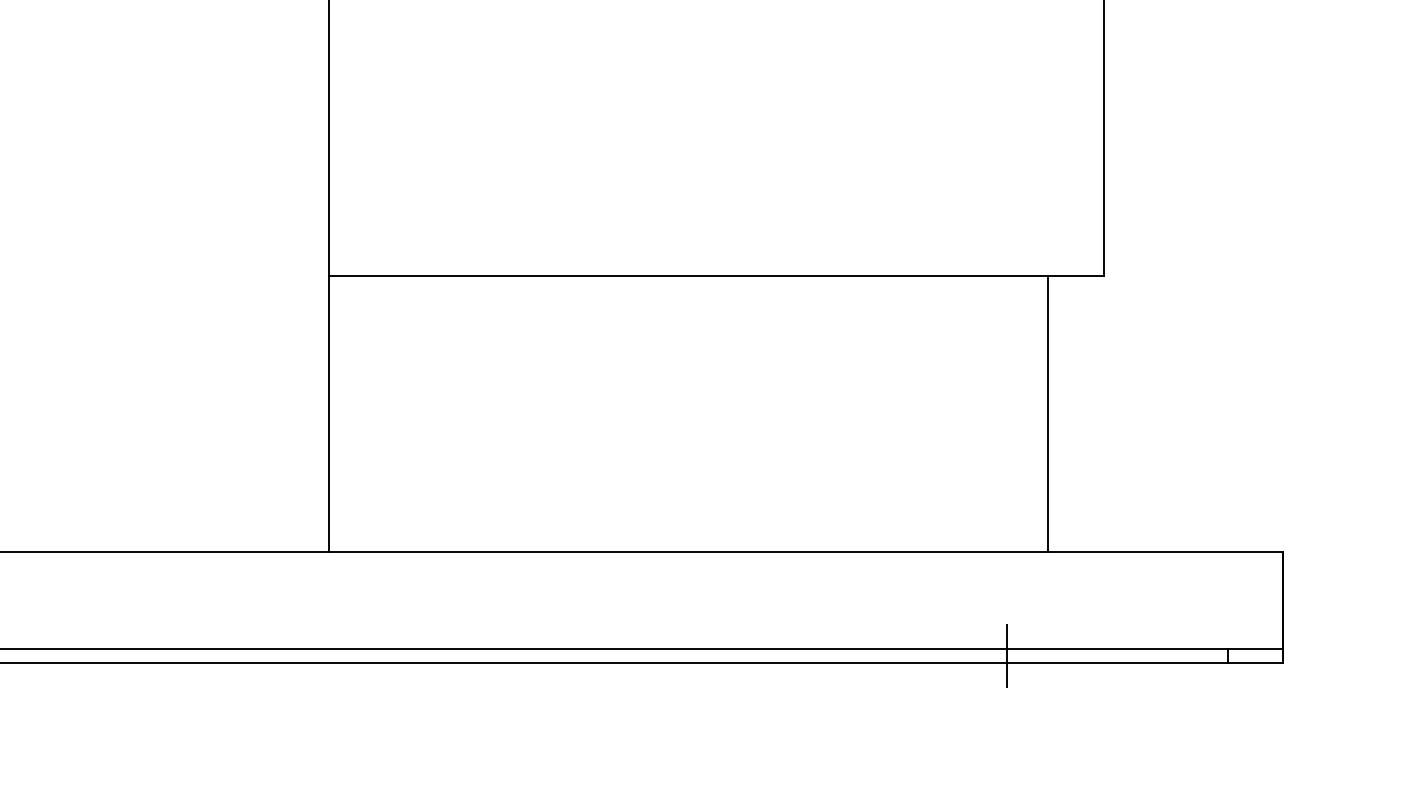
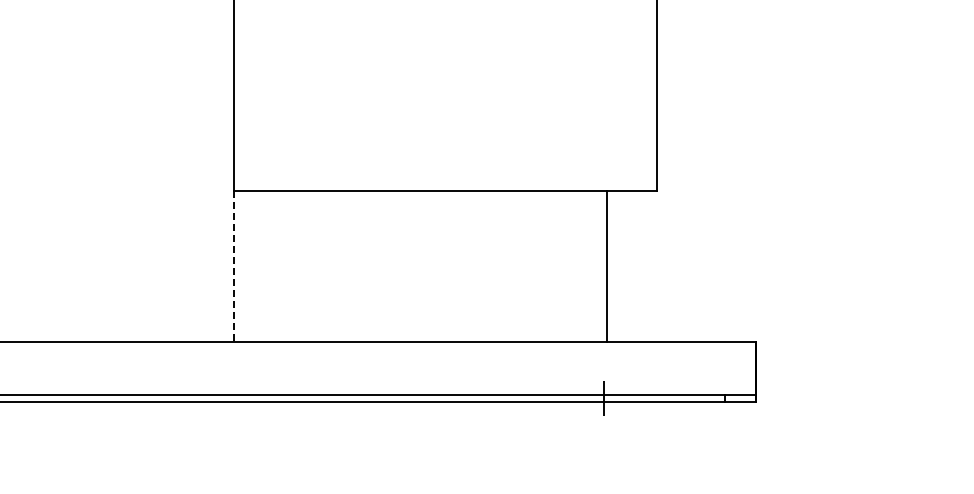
line: (1047, 412) -> (606, 265), moved
line: (328, 414) -> (233, 266), solid -> dashed

